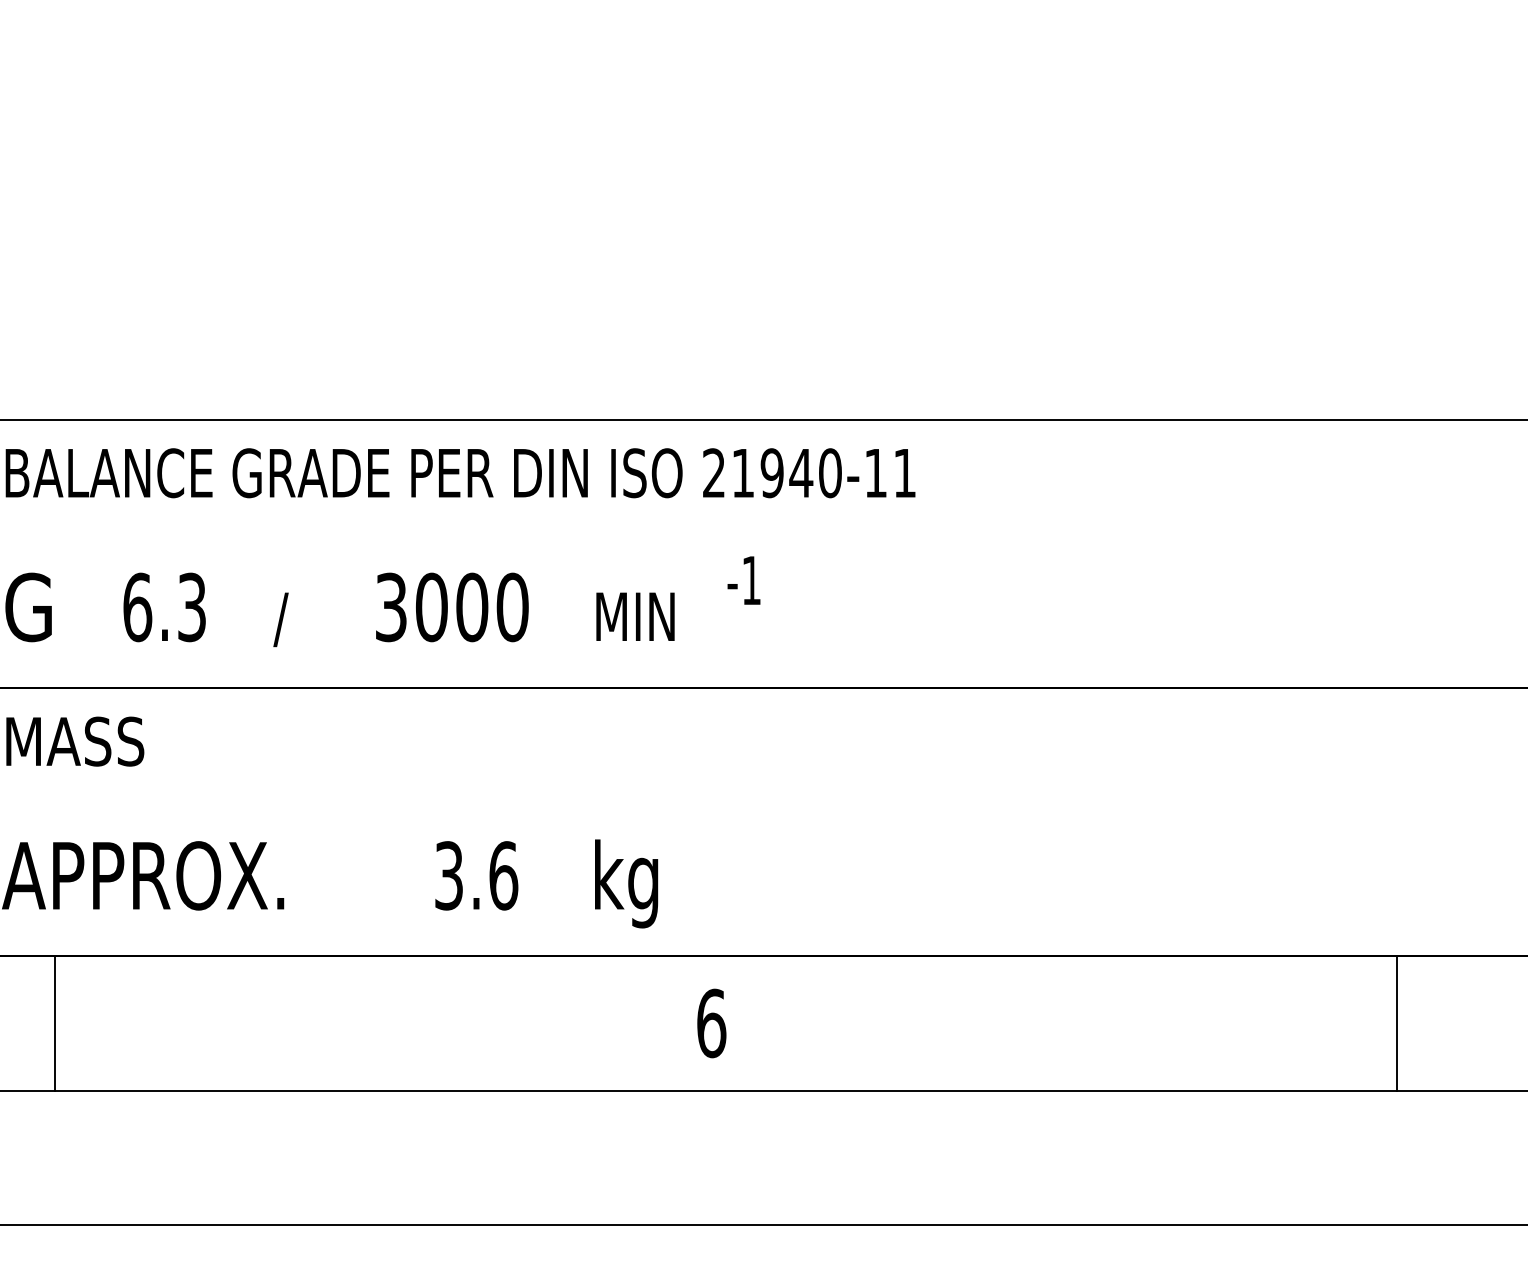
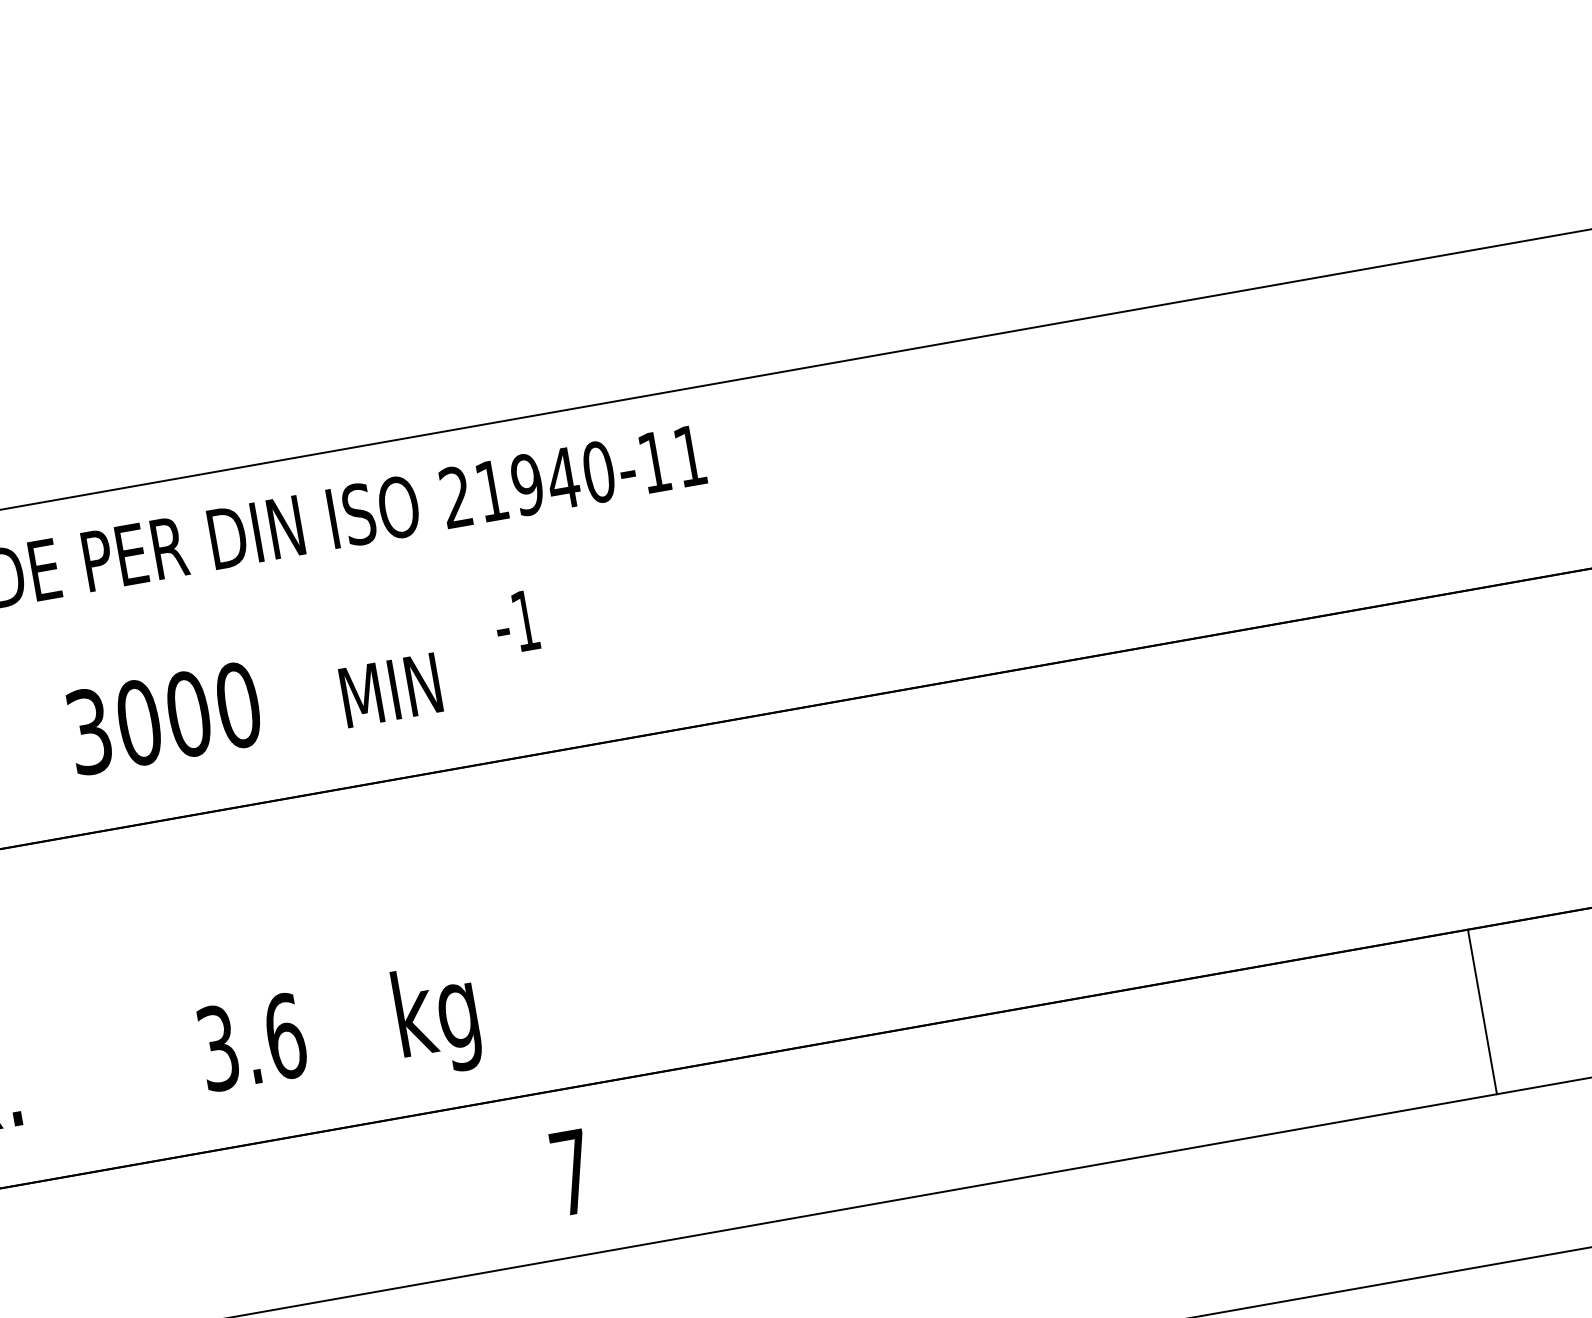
text: (711, 1023) -> (572, 1172), 6 -> 7
line: (1397, 1023) -> (1483, 1011), moved

